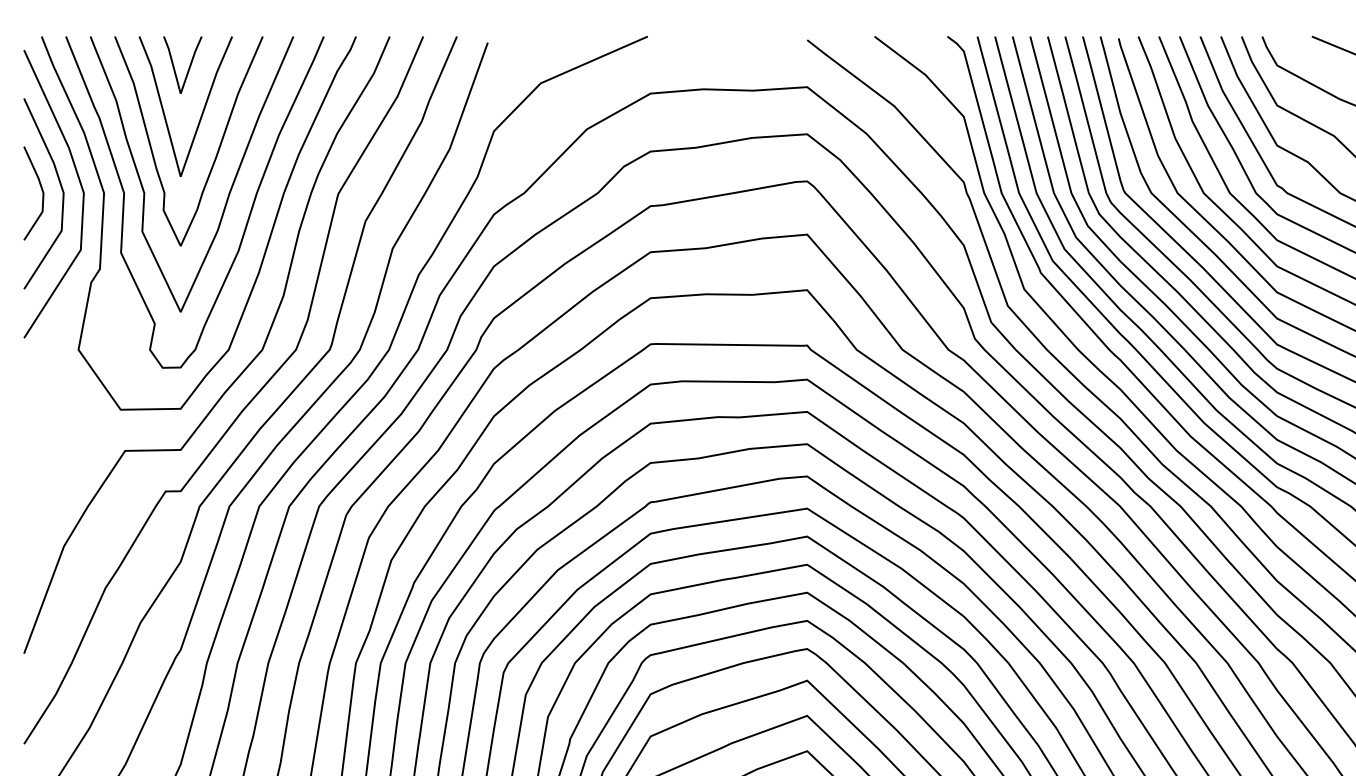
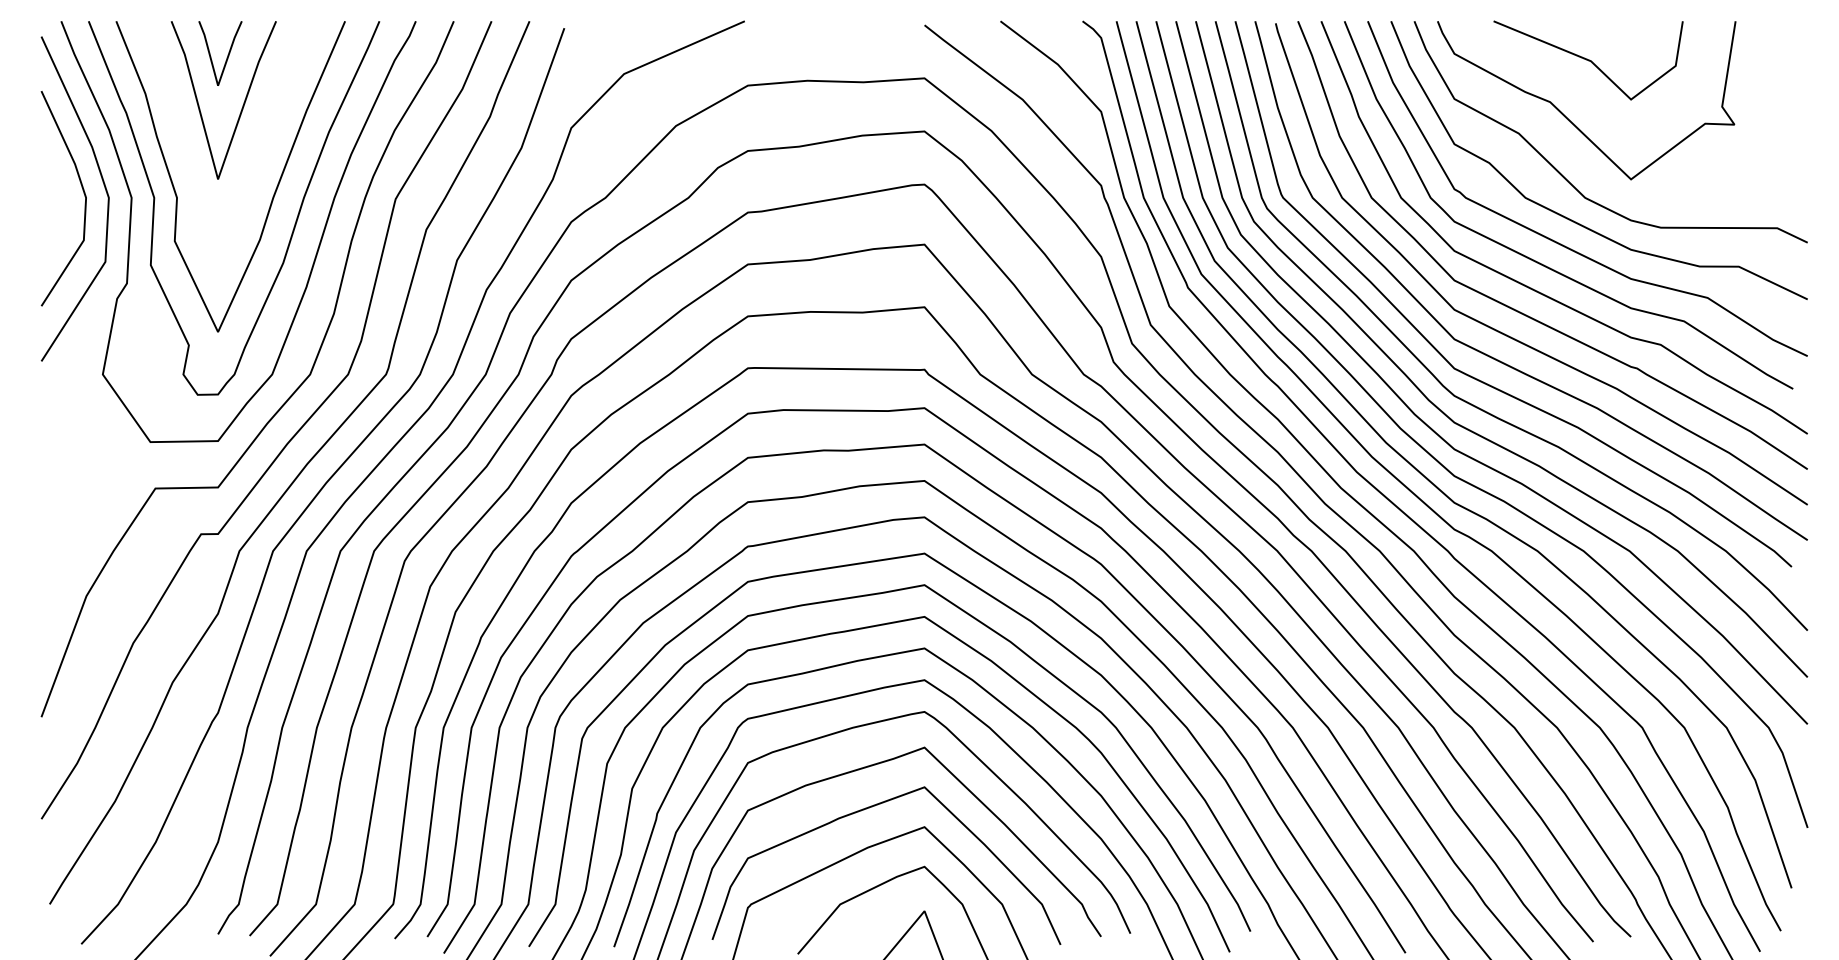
curve: (217, 150) -> (259, 149), removed
line: (41, 191) -> (61, 196), removed

